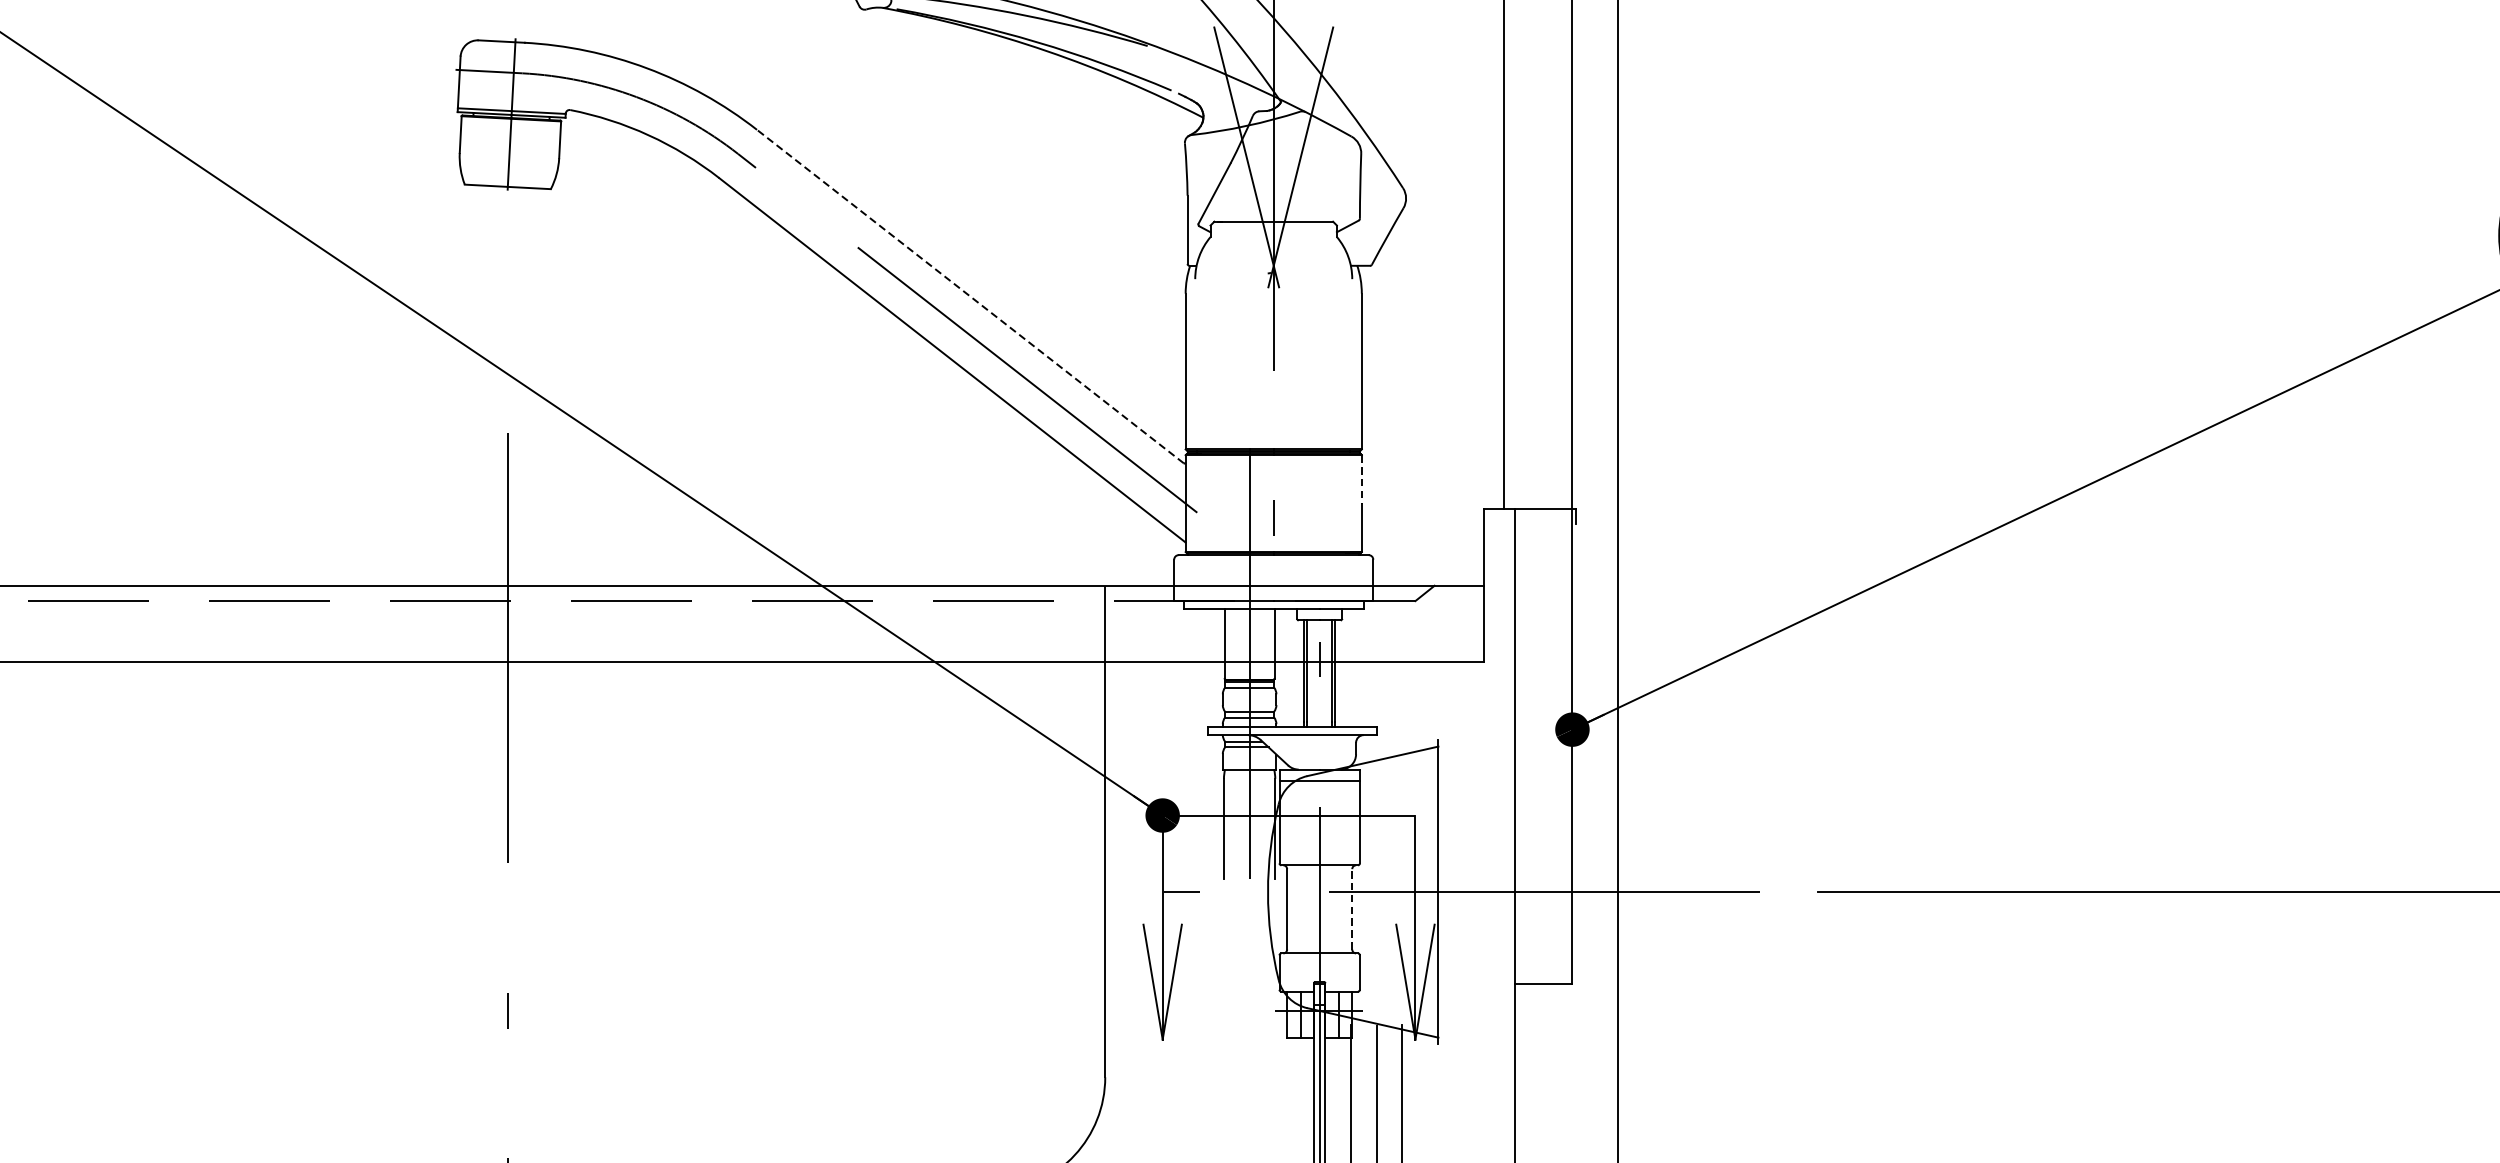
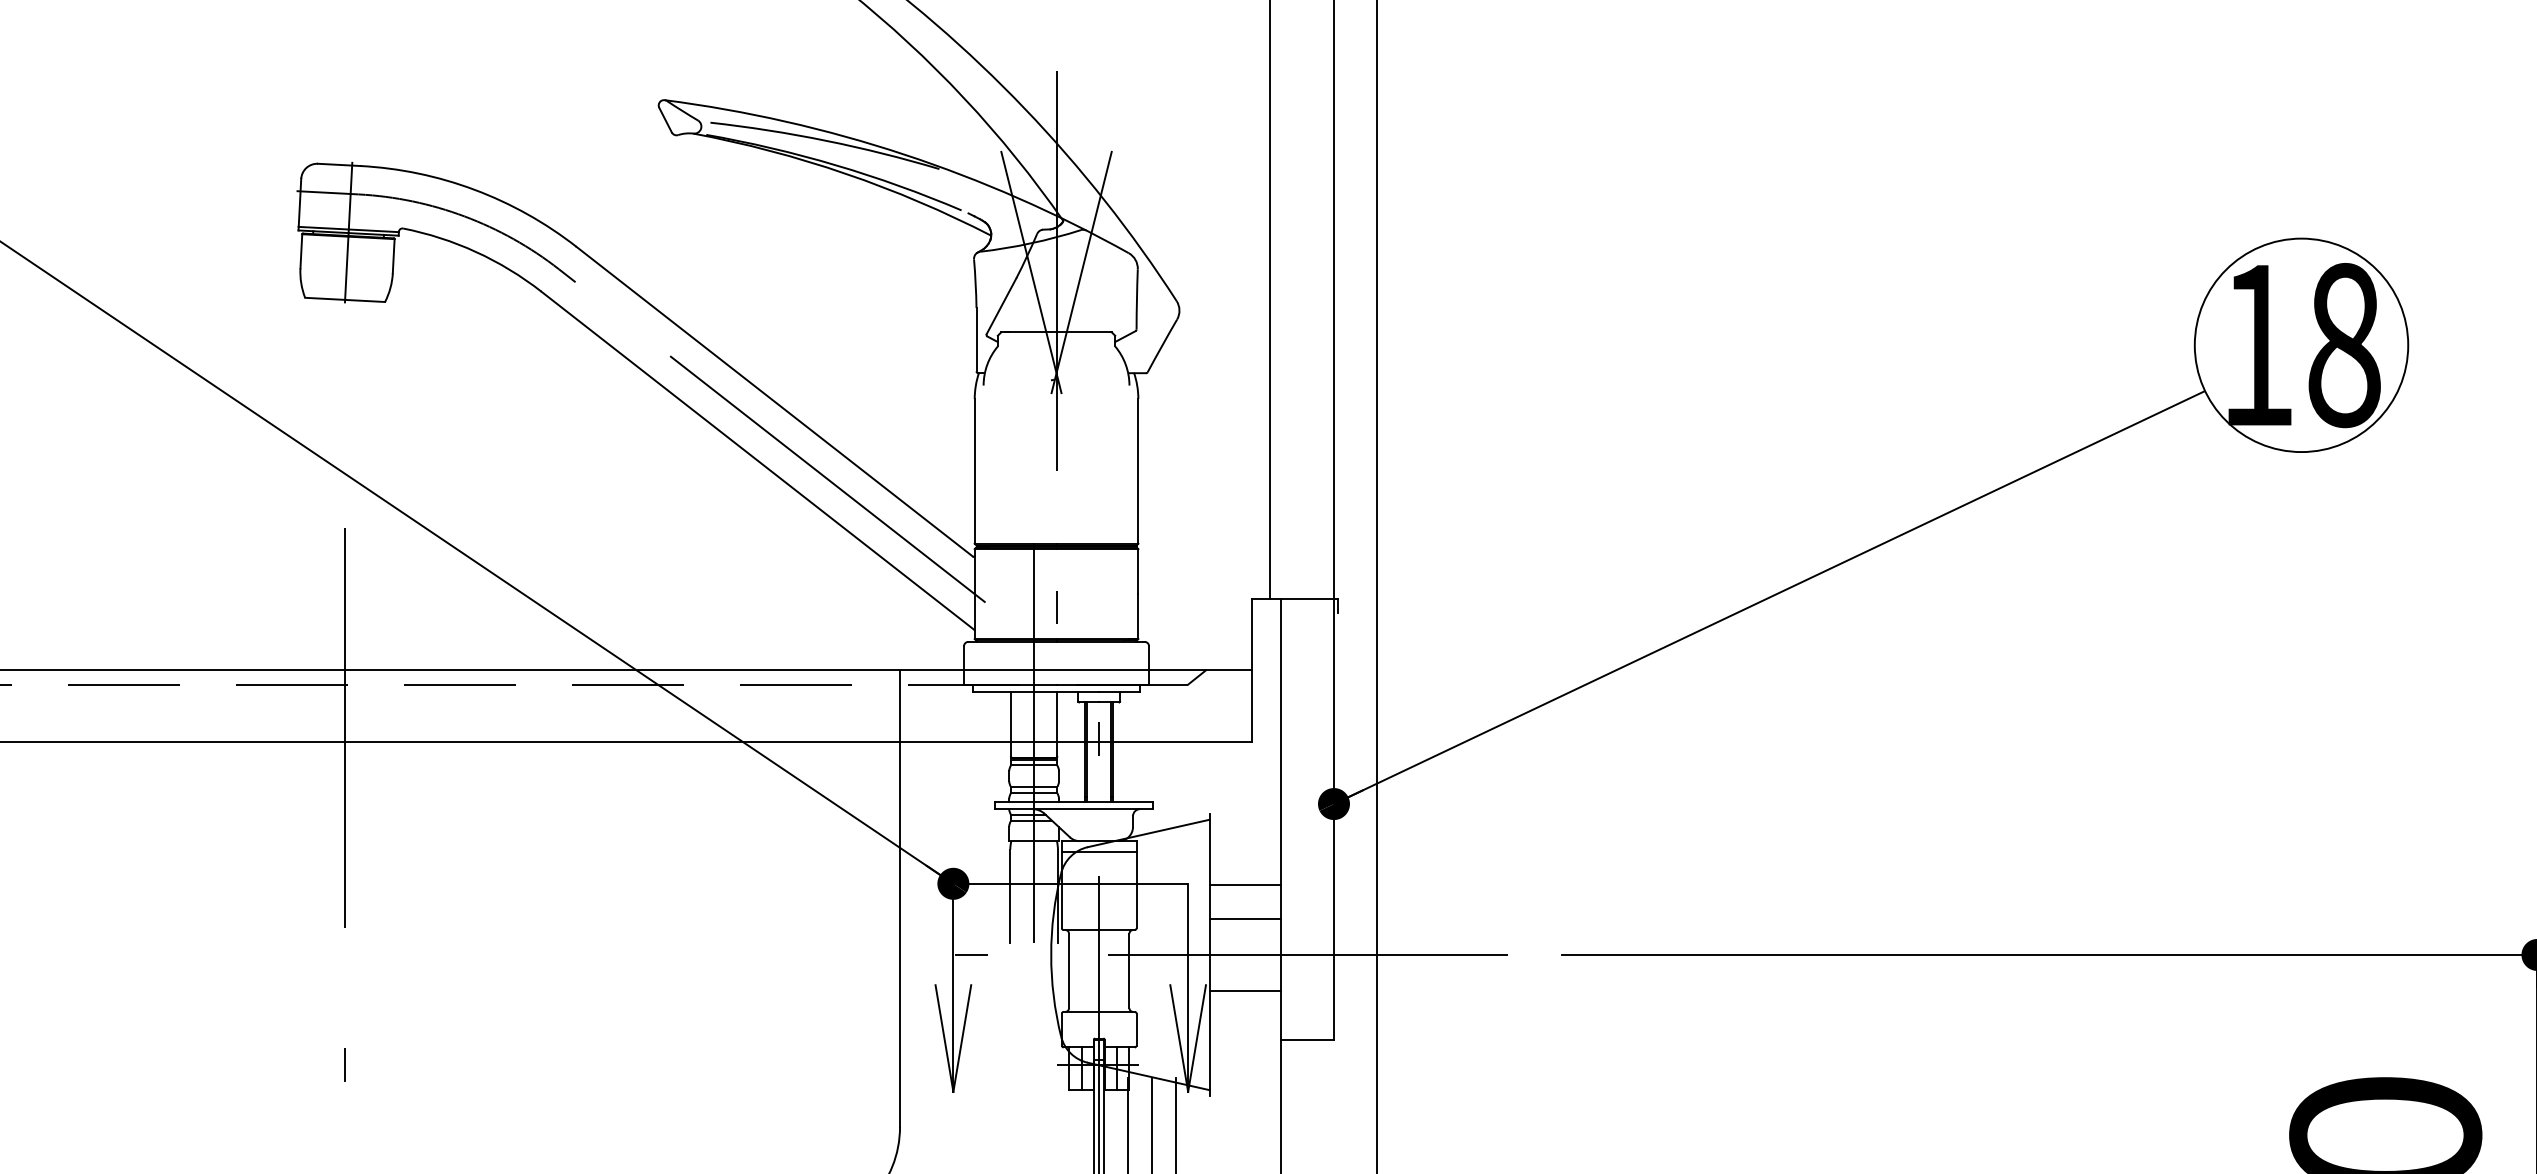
line: (970, 296) -> (774, 401), dashed -> solid
line: (1361, 480) -> (1138, 572), dashed -> solid
line: (1476, 816) -> (1244, 884), added
line: (1476, 853) -> (1244, 919), added
line: (1352, 908) -> (1129, 970), dashed -> solid
line: (1476, 930) -> (1244, 990), added

